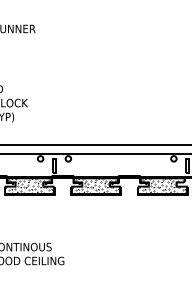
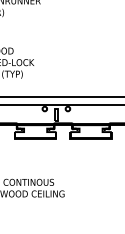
hatch: (28, 185) -> (34, 131), removed
hatch: (95, 185) -> (90, 131), removed

